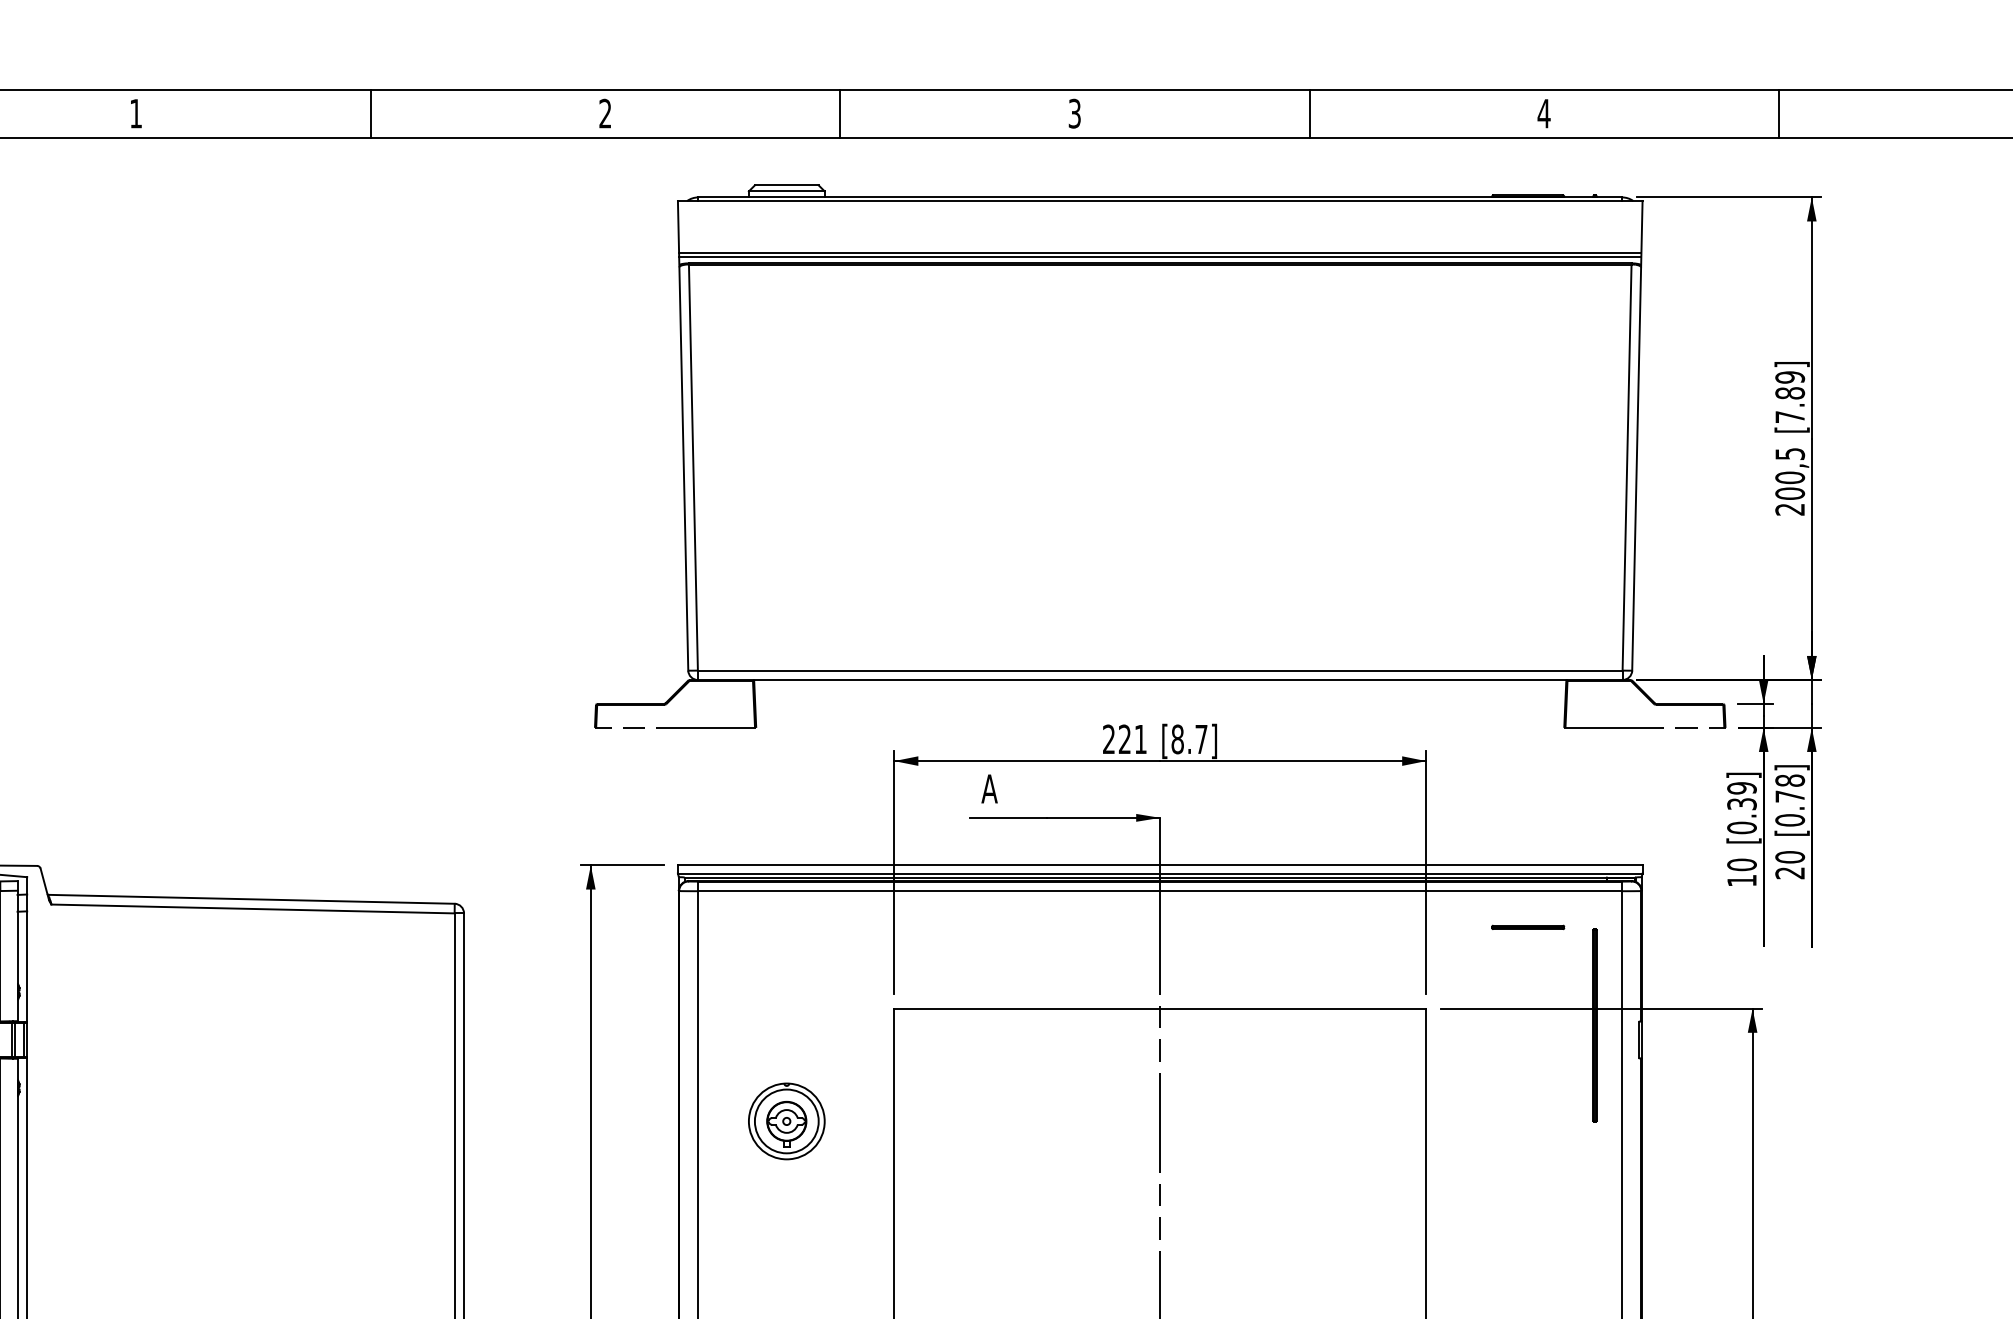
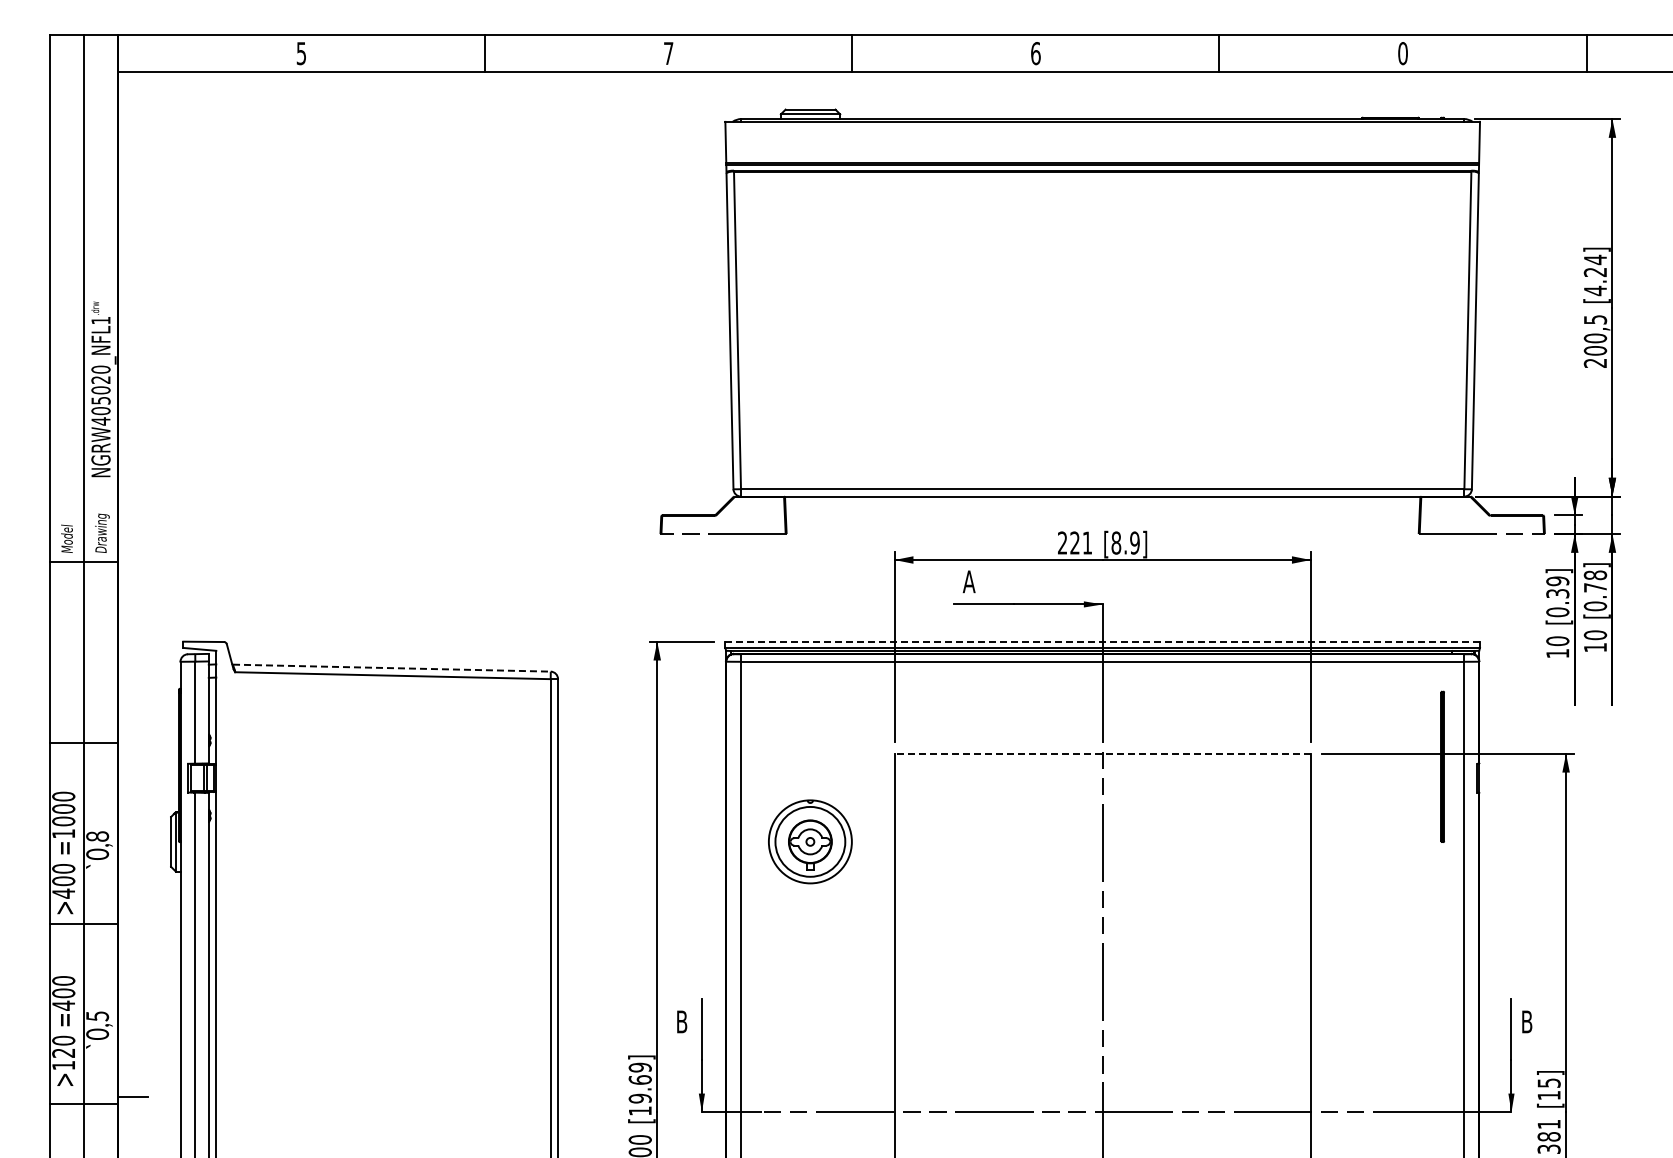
text: (134, 113) -> (300, 53), 1 -> 5
text: (605, 113) -> (668, 53), 2 -> 7
text: (1074, 113) -> (1035, 53), 3 -> 6
text: (1543, 113) -> (1402, 53), 4 -> 0
text: (1790, 397) -> (1595, 275), [7.89] -> [4.24]
text: (1200, 738) -> (1134, 542), [8.7] -> [8.9]
line: (1159, 865) -> (1102, 641), solid -> dashed
text: (1788, 872) -> (1594, 647), 20 -> 10
line: (251, 899) -> (391, 668), solid -> dashed
line: (1528, 927) -> (1390, 690), removed
line: (1159, 1008) -> (1102, 753), solid -> dashed
part: (786, 1120) -> (810, 841), size x1.4

